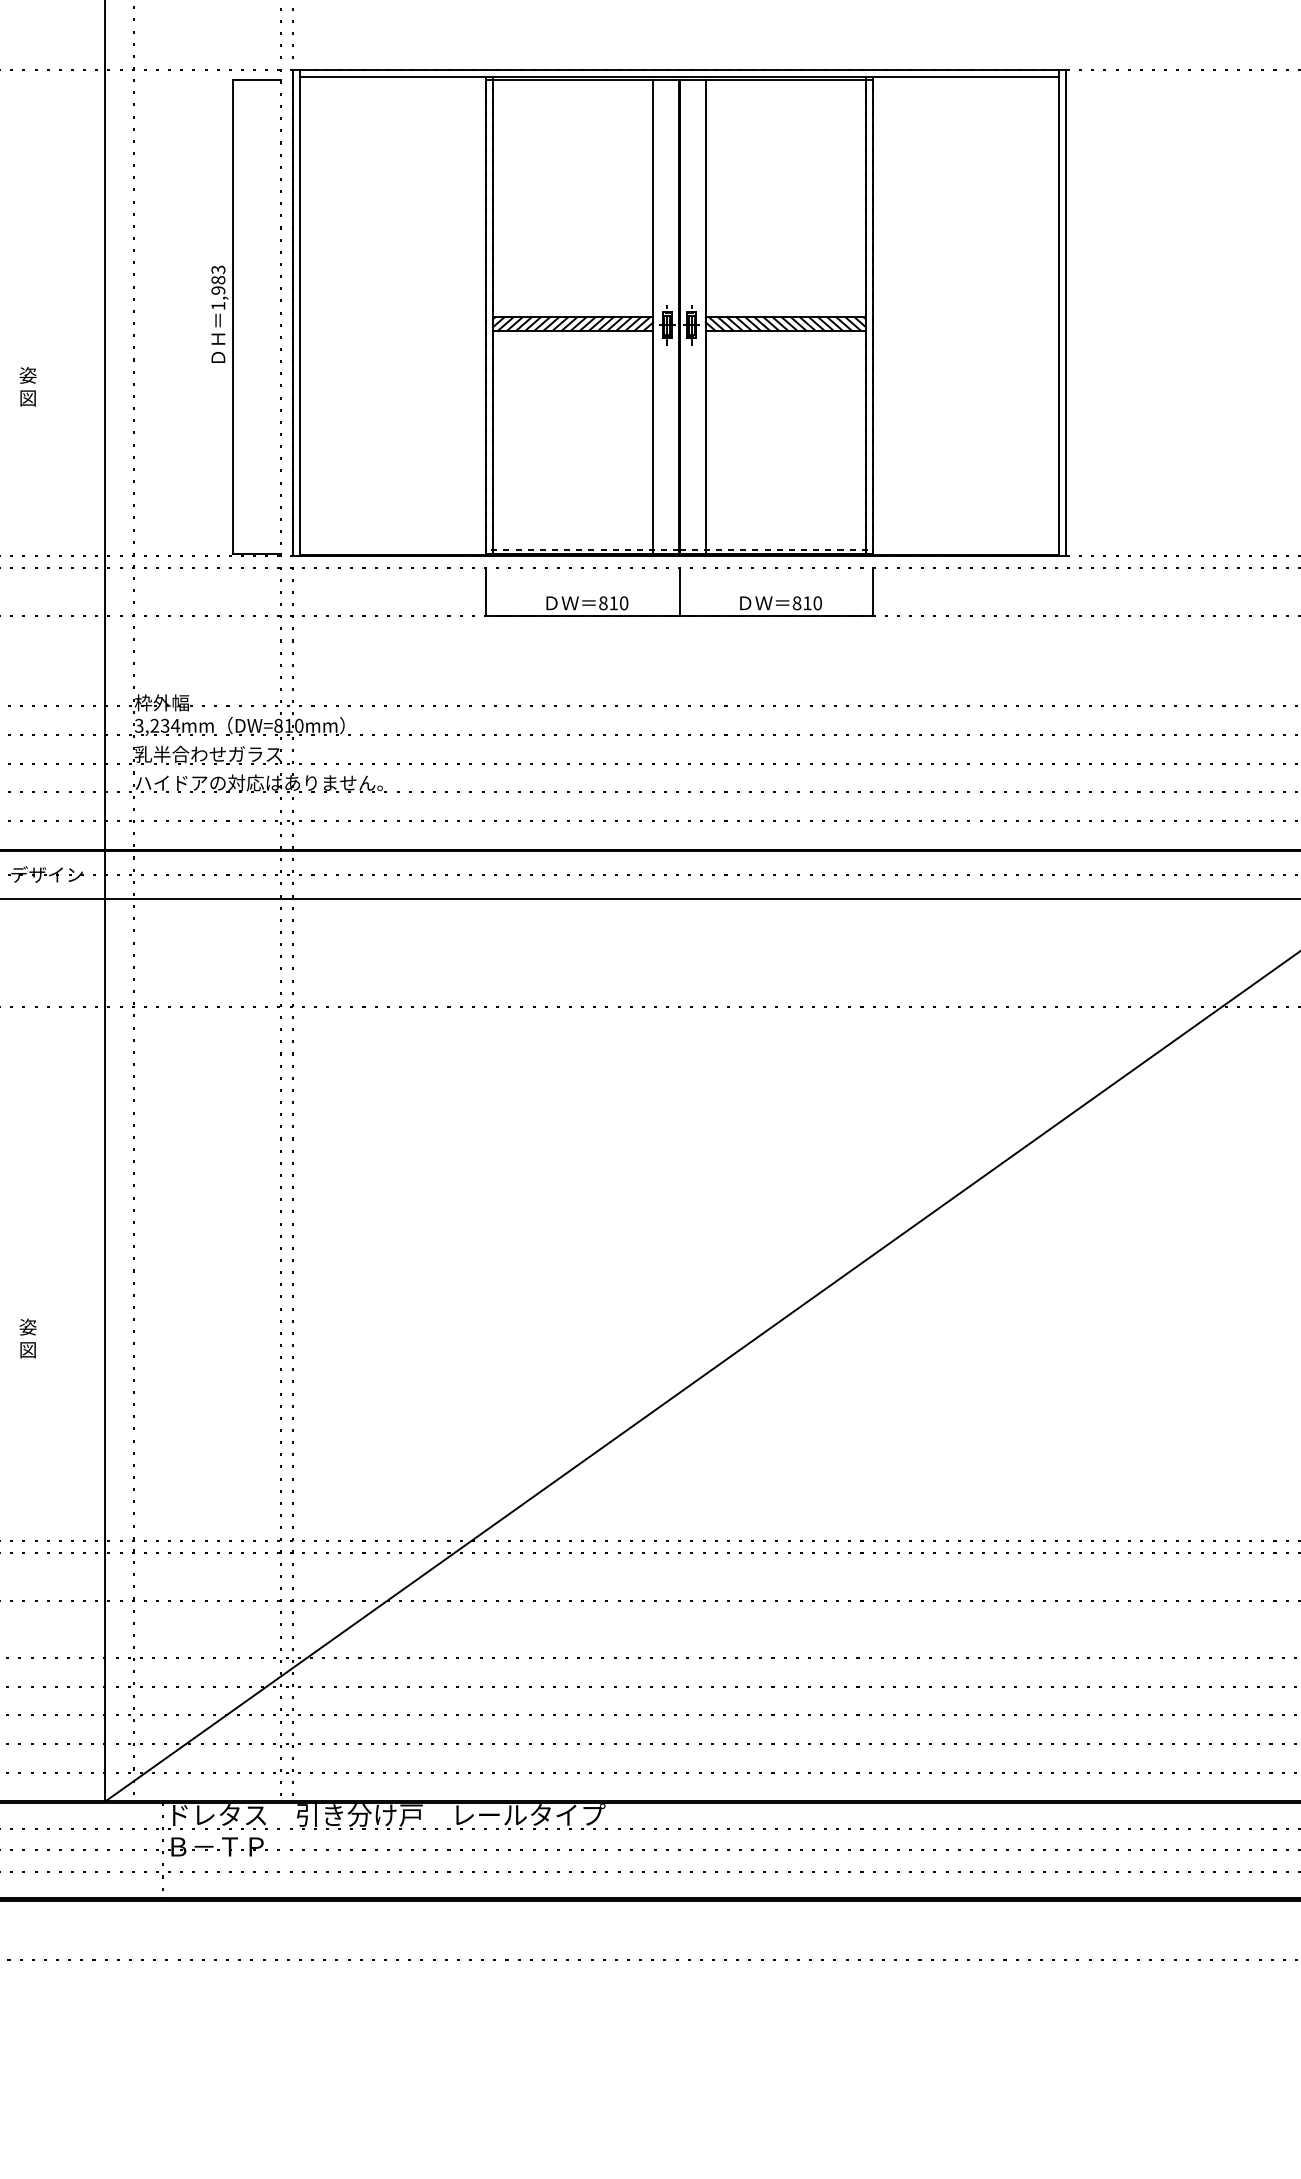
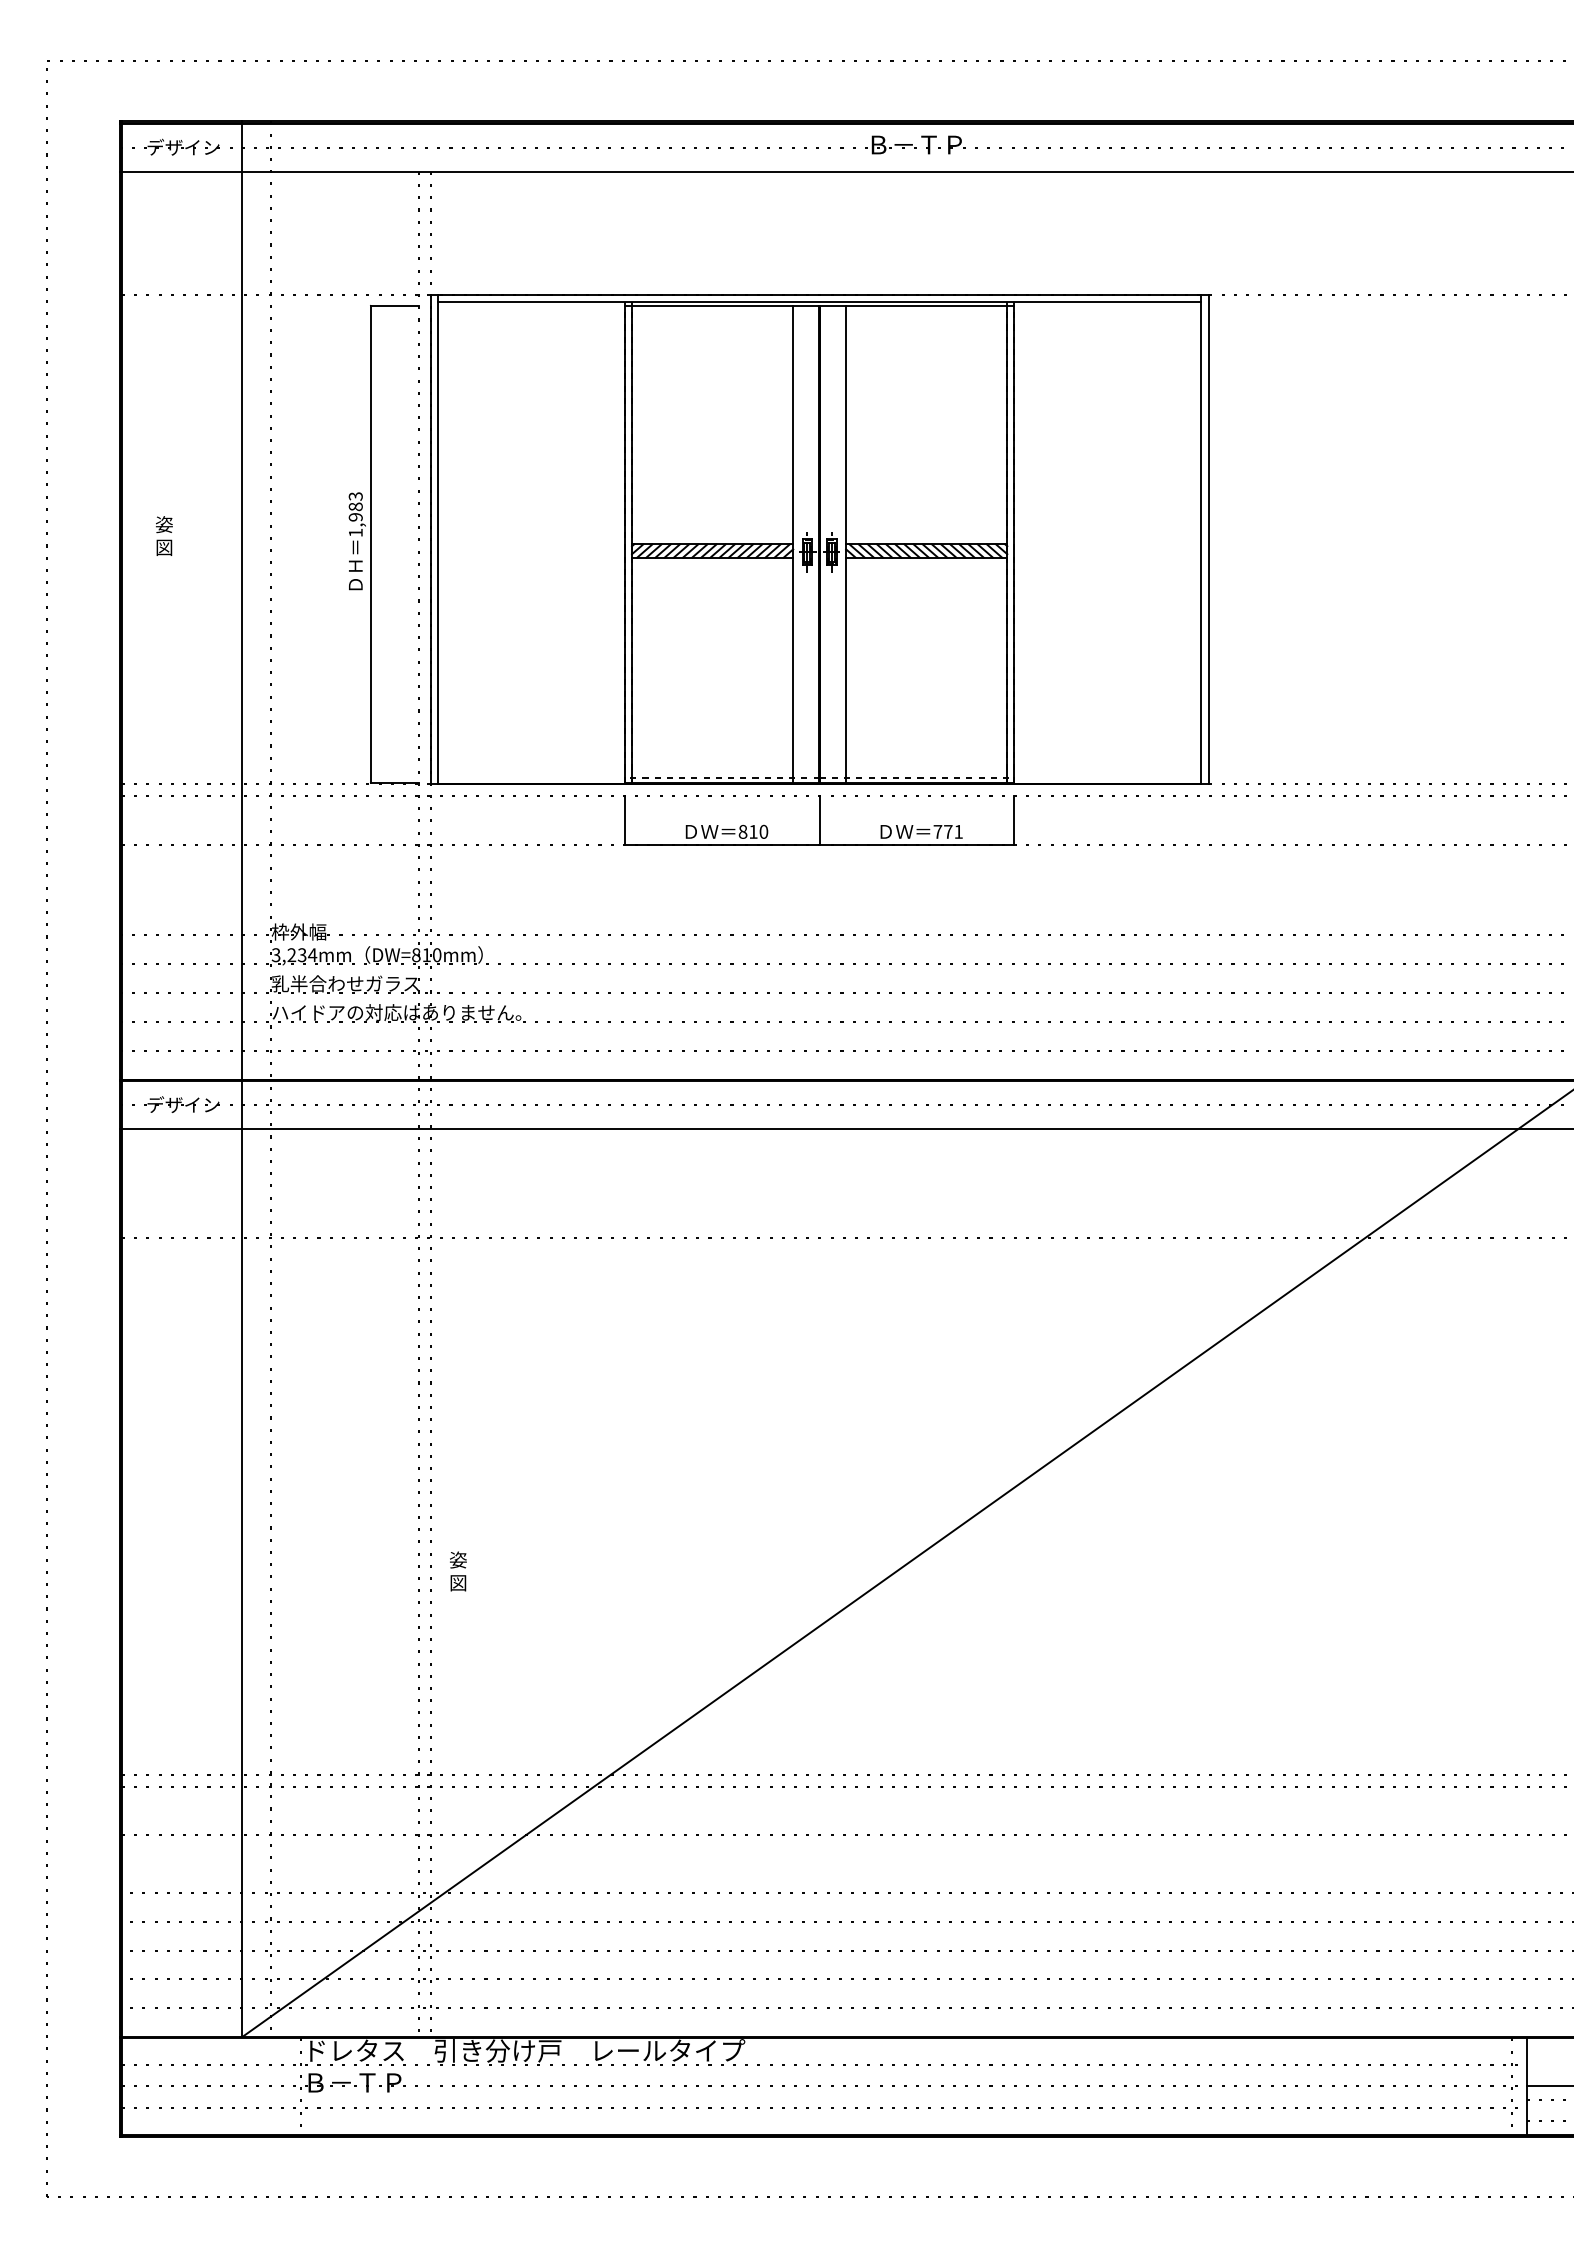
text: (28, 386) -> (164, 535), moved
text: (806, 602) -> (947, 831), 810 -> 771
text: (28, 1338) -> (458, 1571), moved

